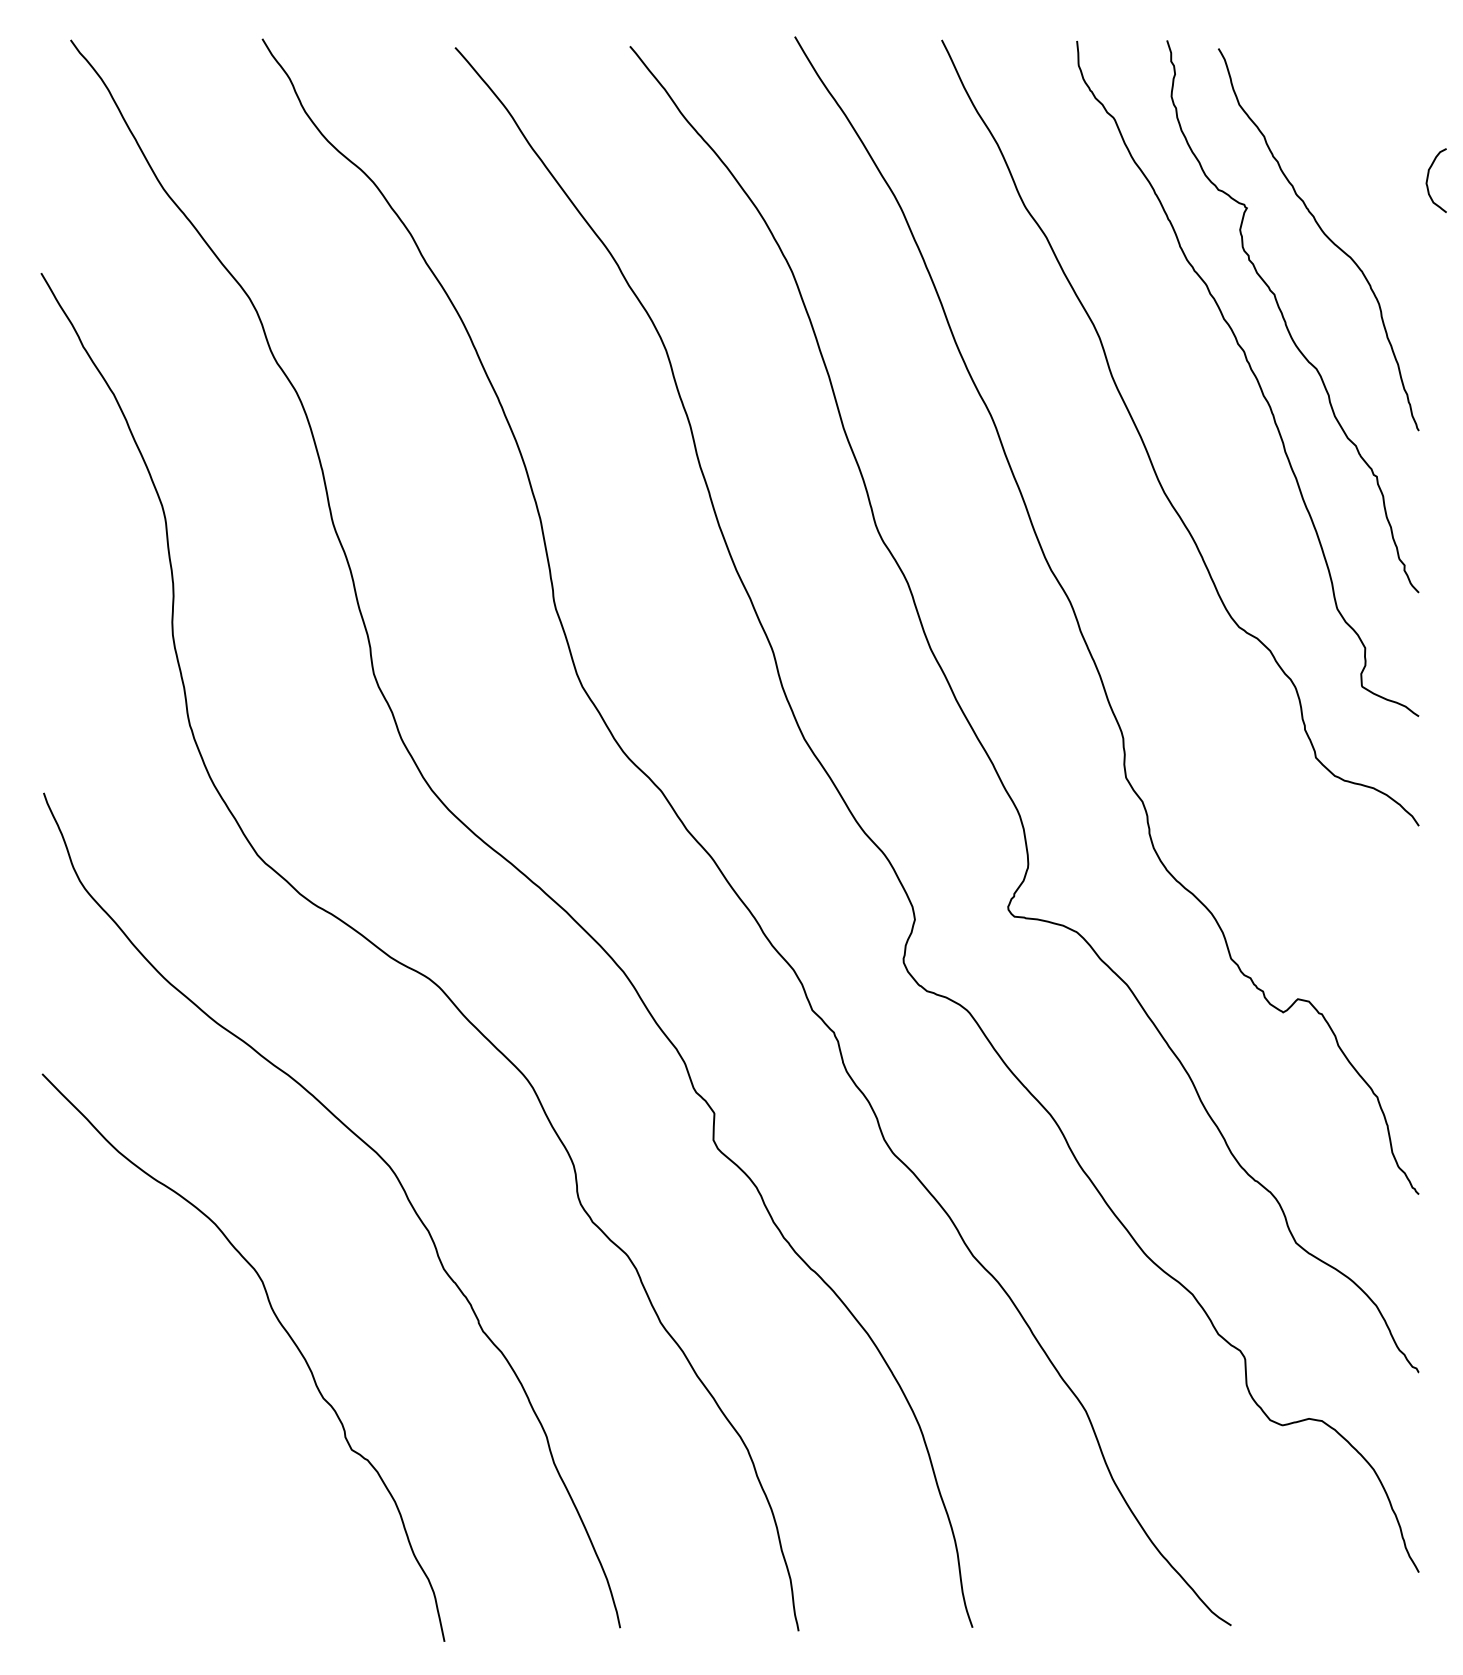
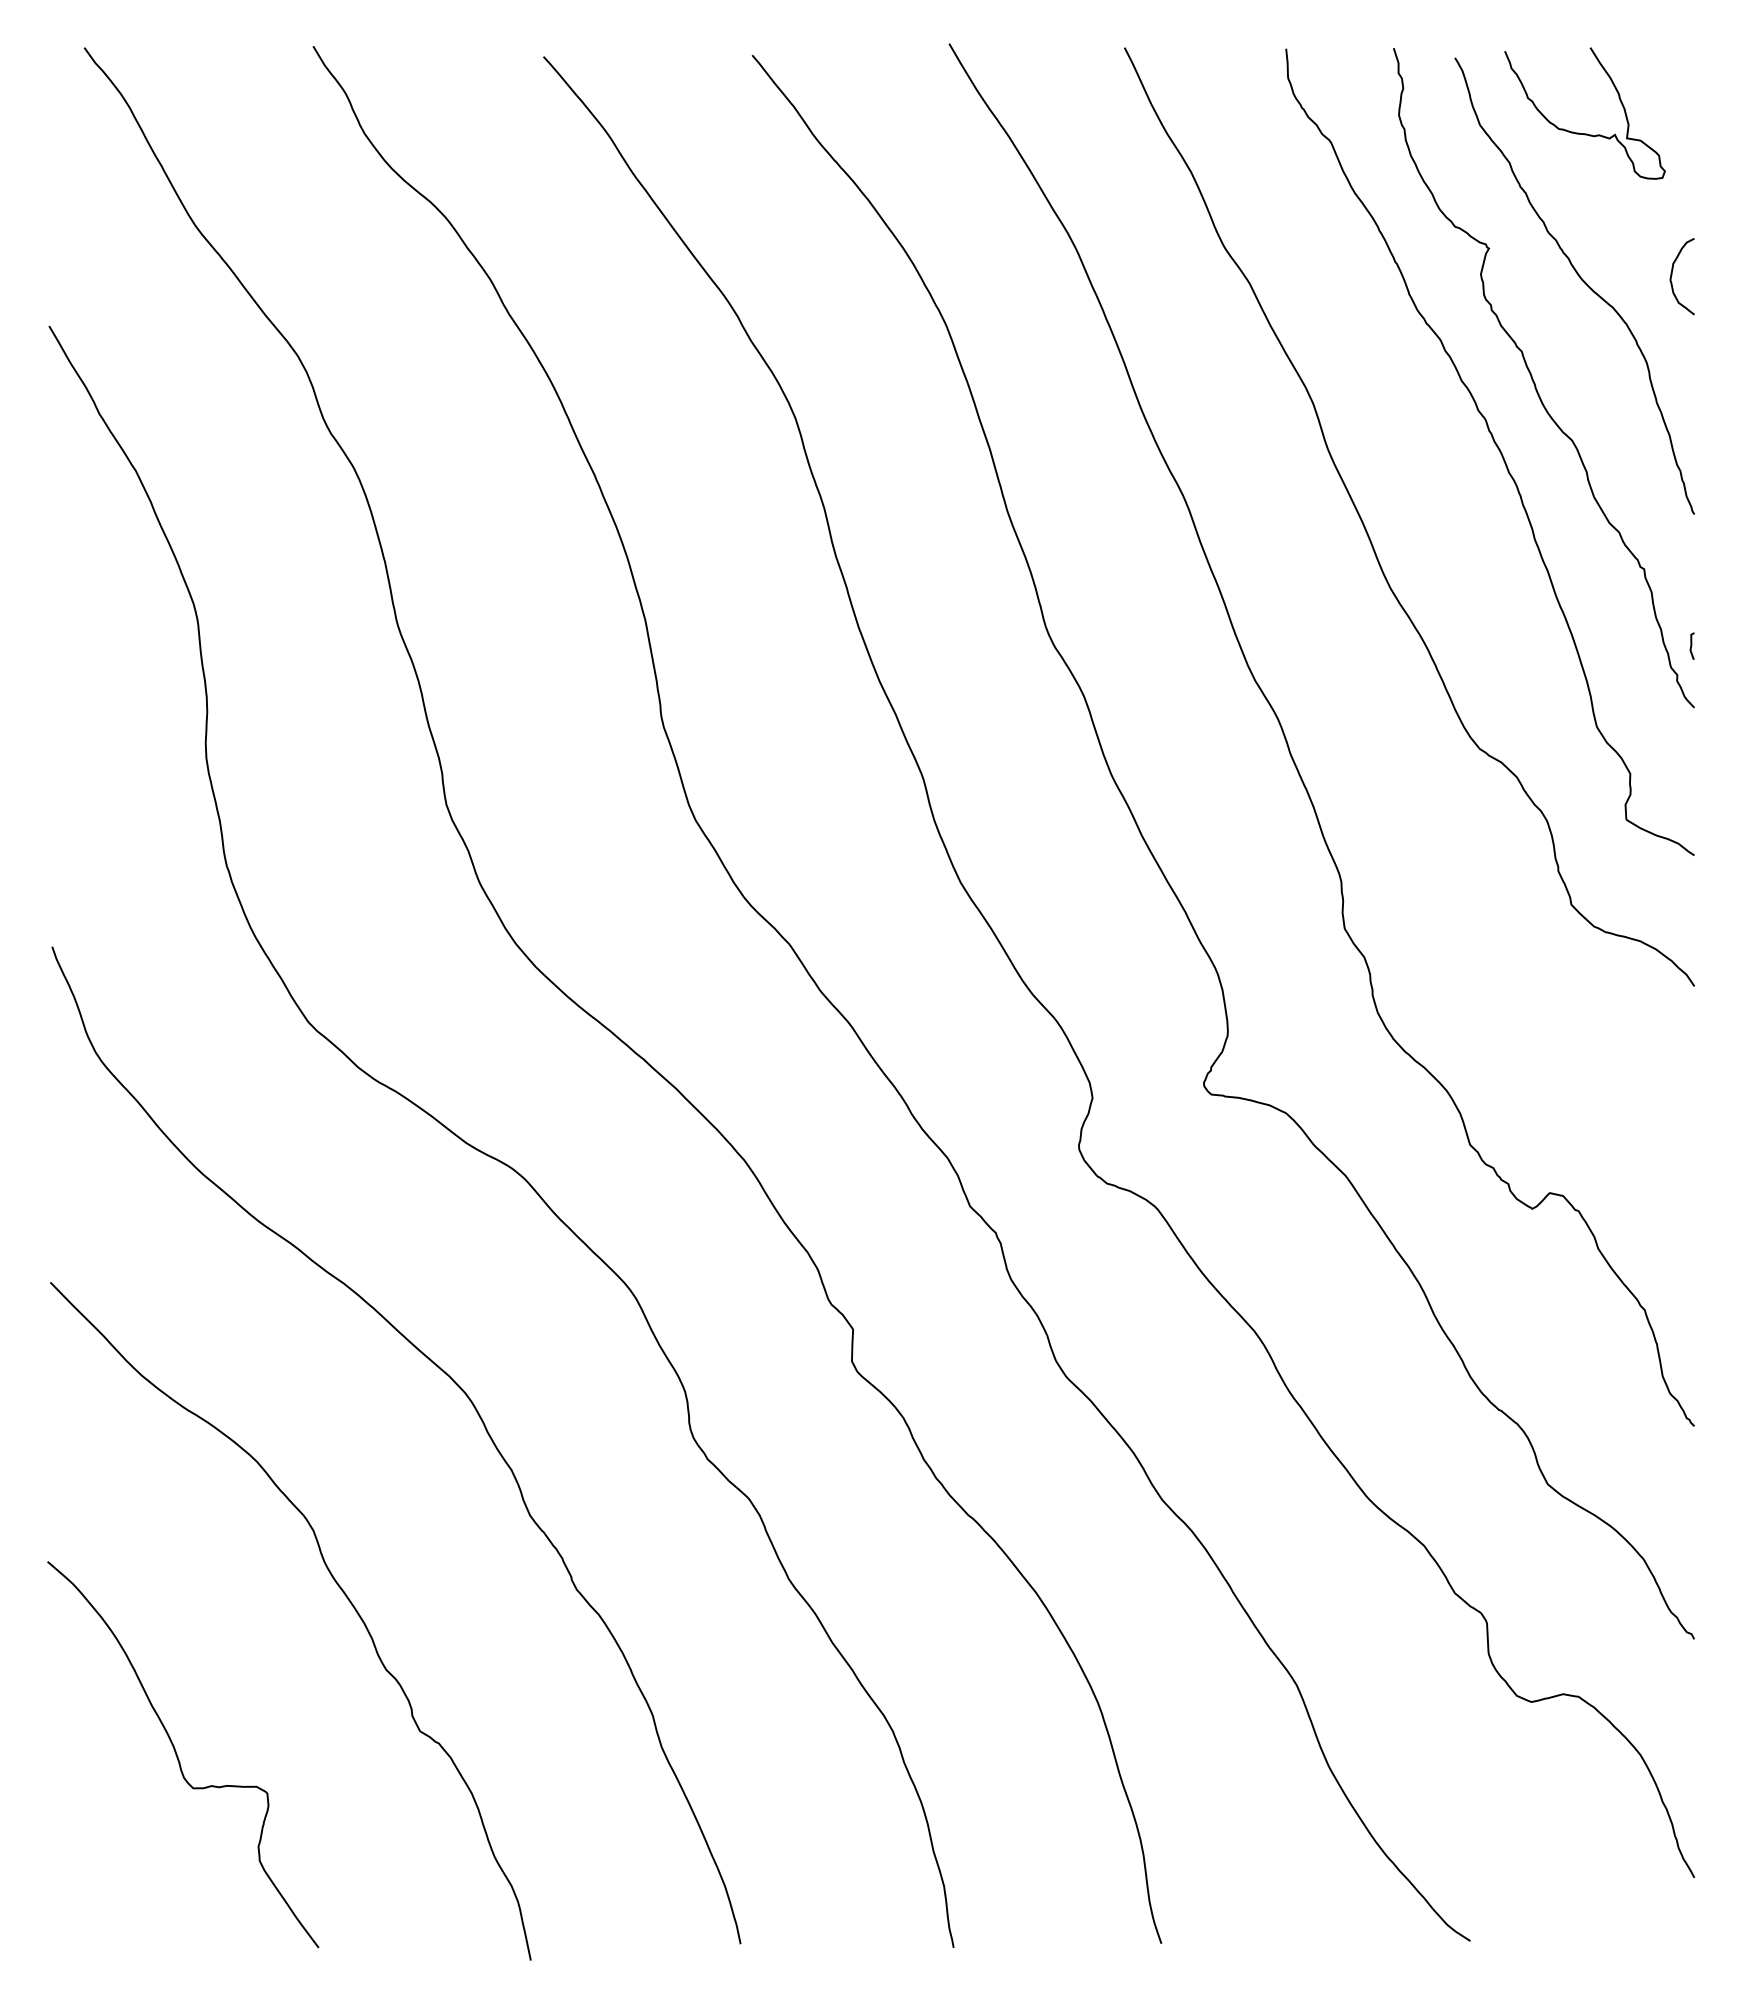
curve: (1321, 111) -> (1578, 132), added
curve: (1428, 179) -> (1672, 275), moved
curve: (1416, 540) -> (1691, 645), added
curve: (149, 1470) -> (178, 1756), added

